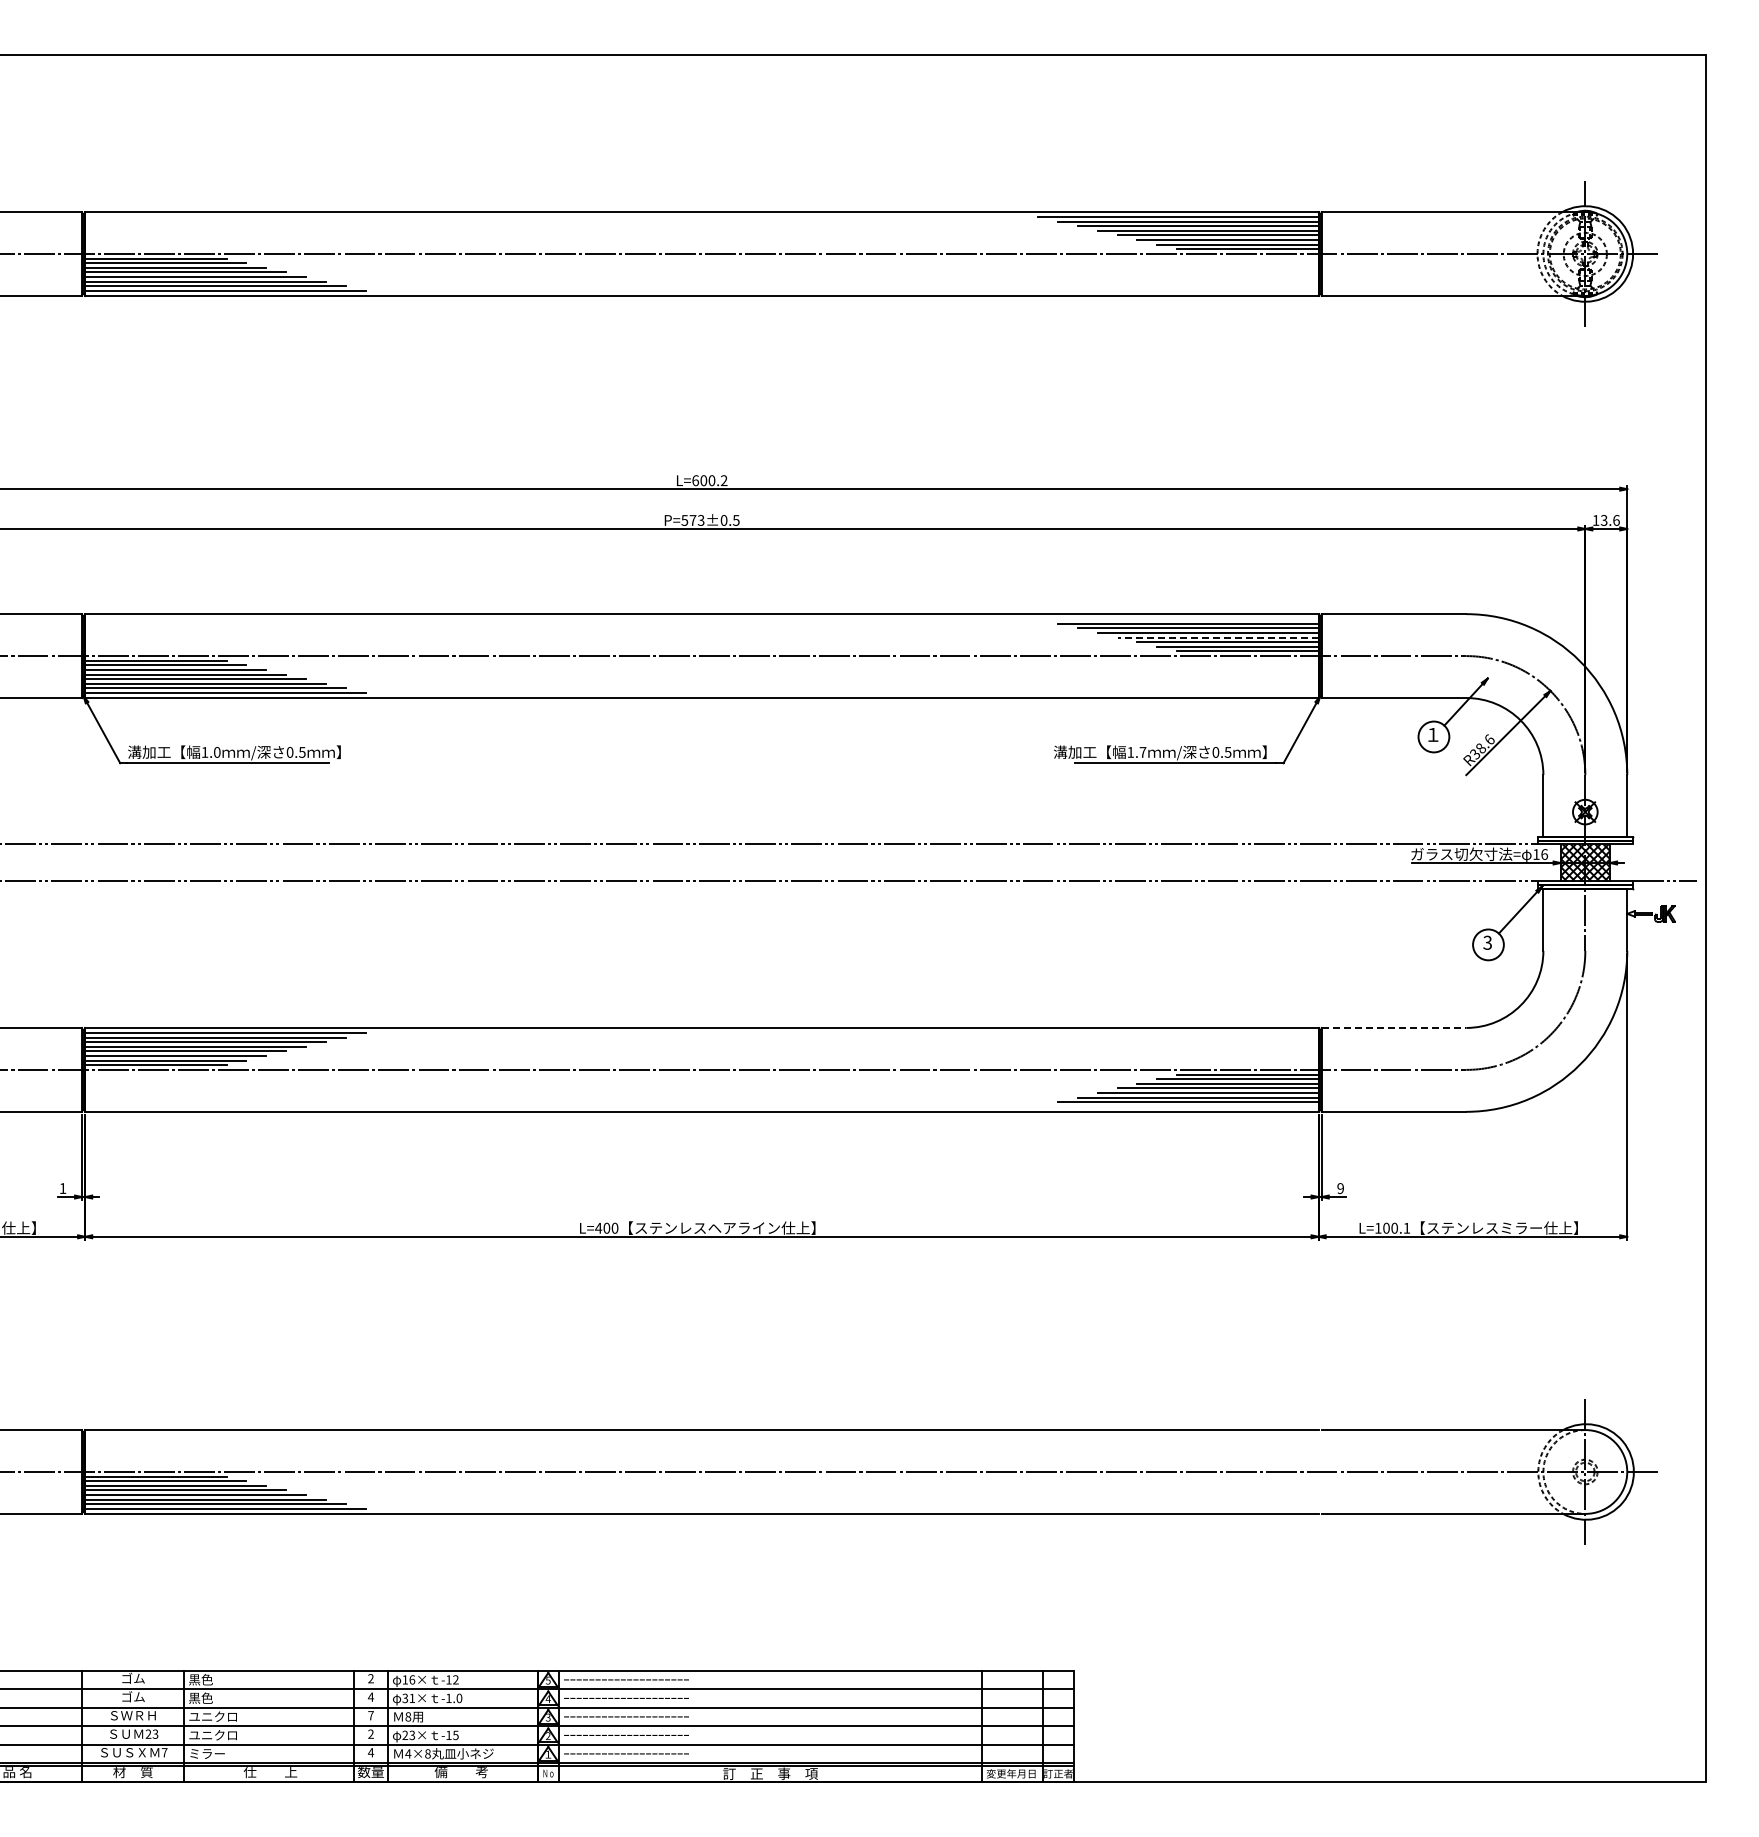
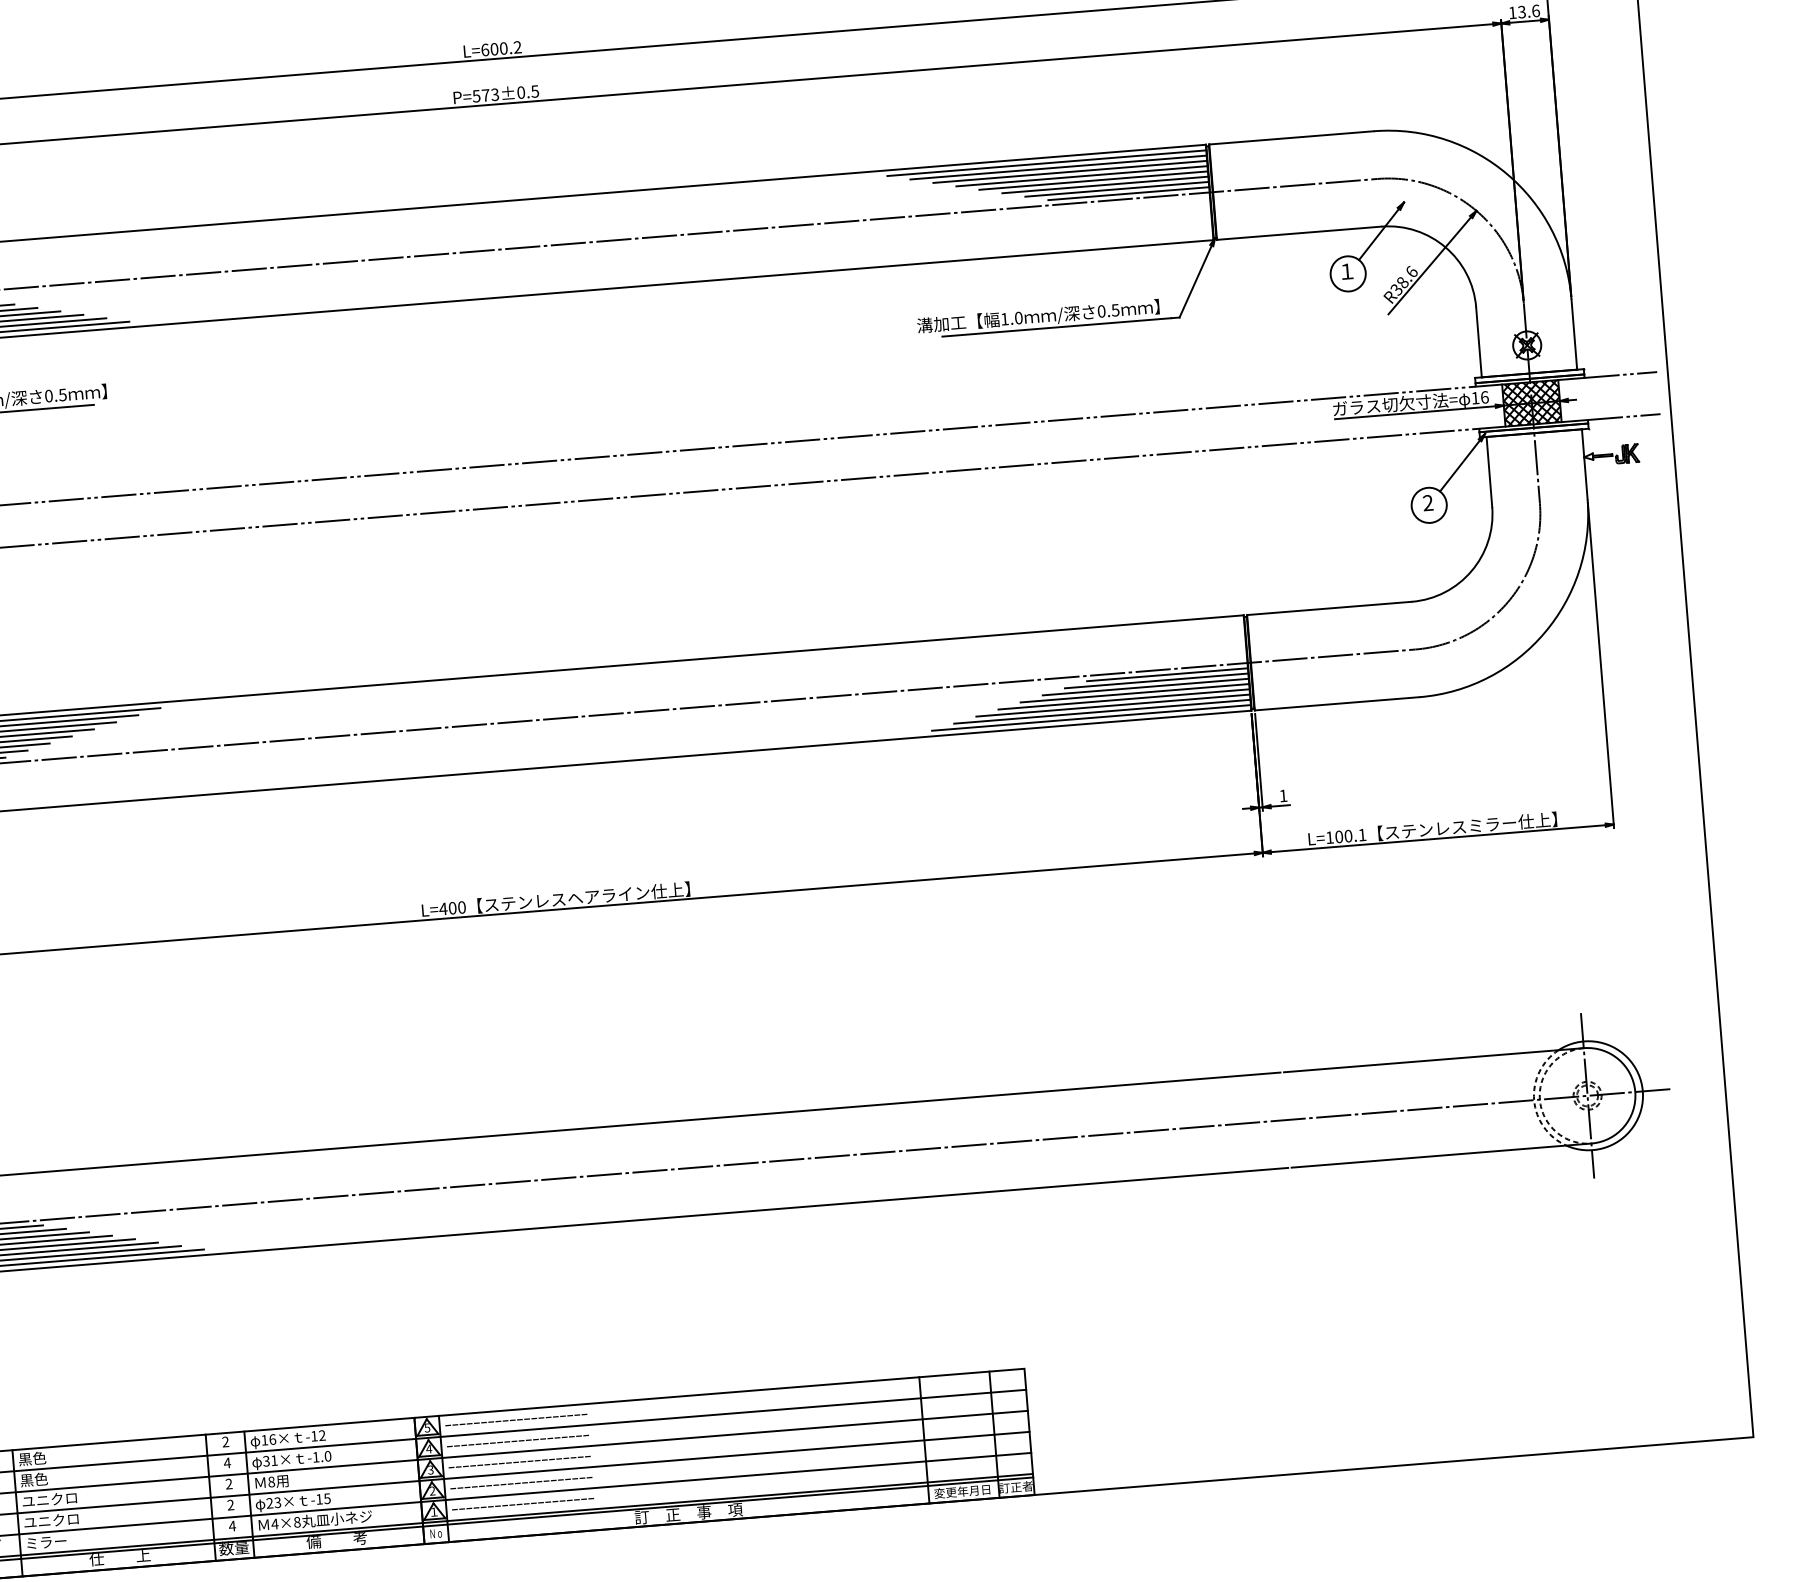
line: (1178, 619) -> (1046, 163), added
line: (1217, 637) -> (1092, 180), dashed -> solid
text: (1142, 752) -> (1018, 318), 1.7 -> 1.0
line: (1665, 844) -> (1621, 374), added
text: (1487, 942) -> (1427, 502), 3 -> 2
line: (1394, 1027) -> (1329, 607), dashed -> solid
line: (1178, 1106) -> (1091, 717), added
text: (1340, 1188) -> (1283, 795), 9 -> 1
text: (370, 1715) -> (228, 1483), 7 -> 2

